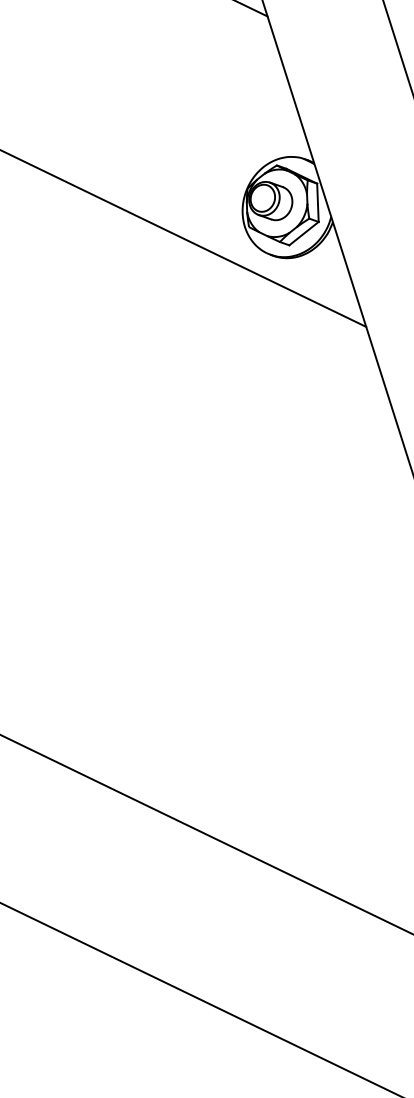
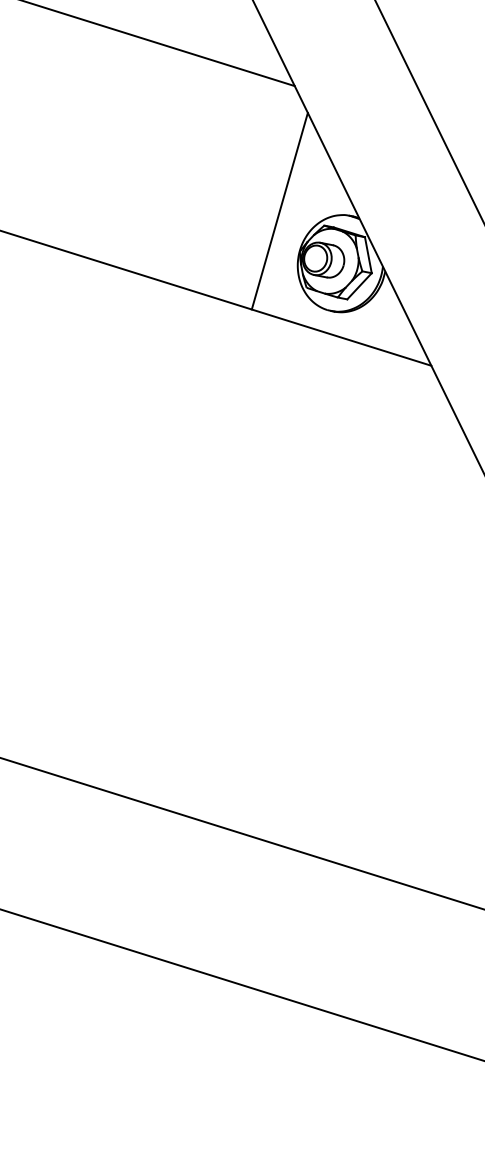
line: (232, 142) -> (279, 210), added

